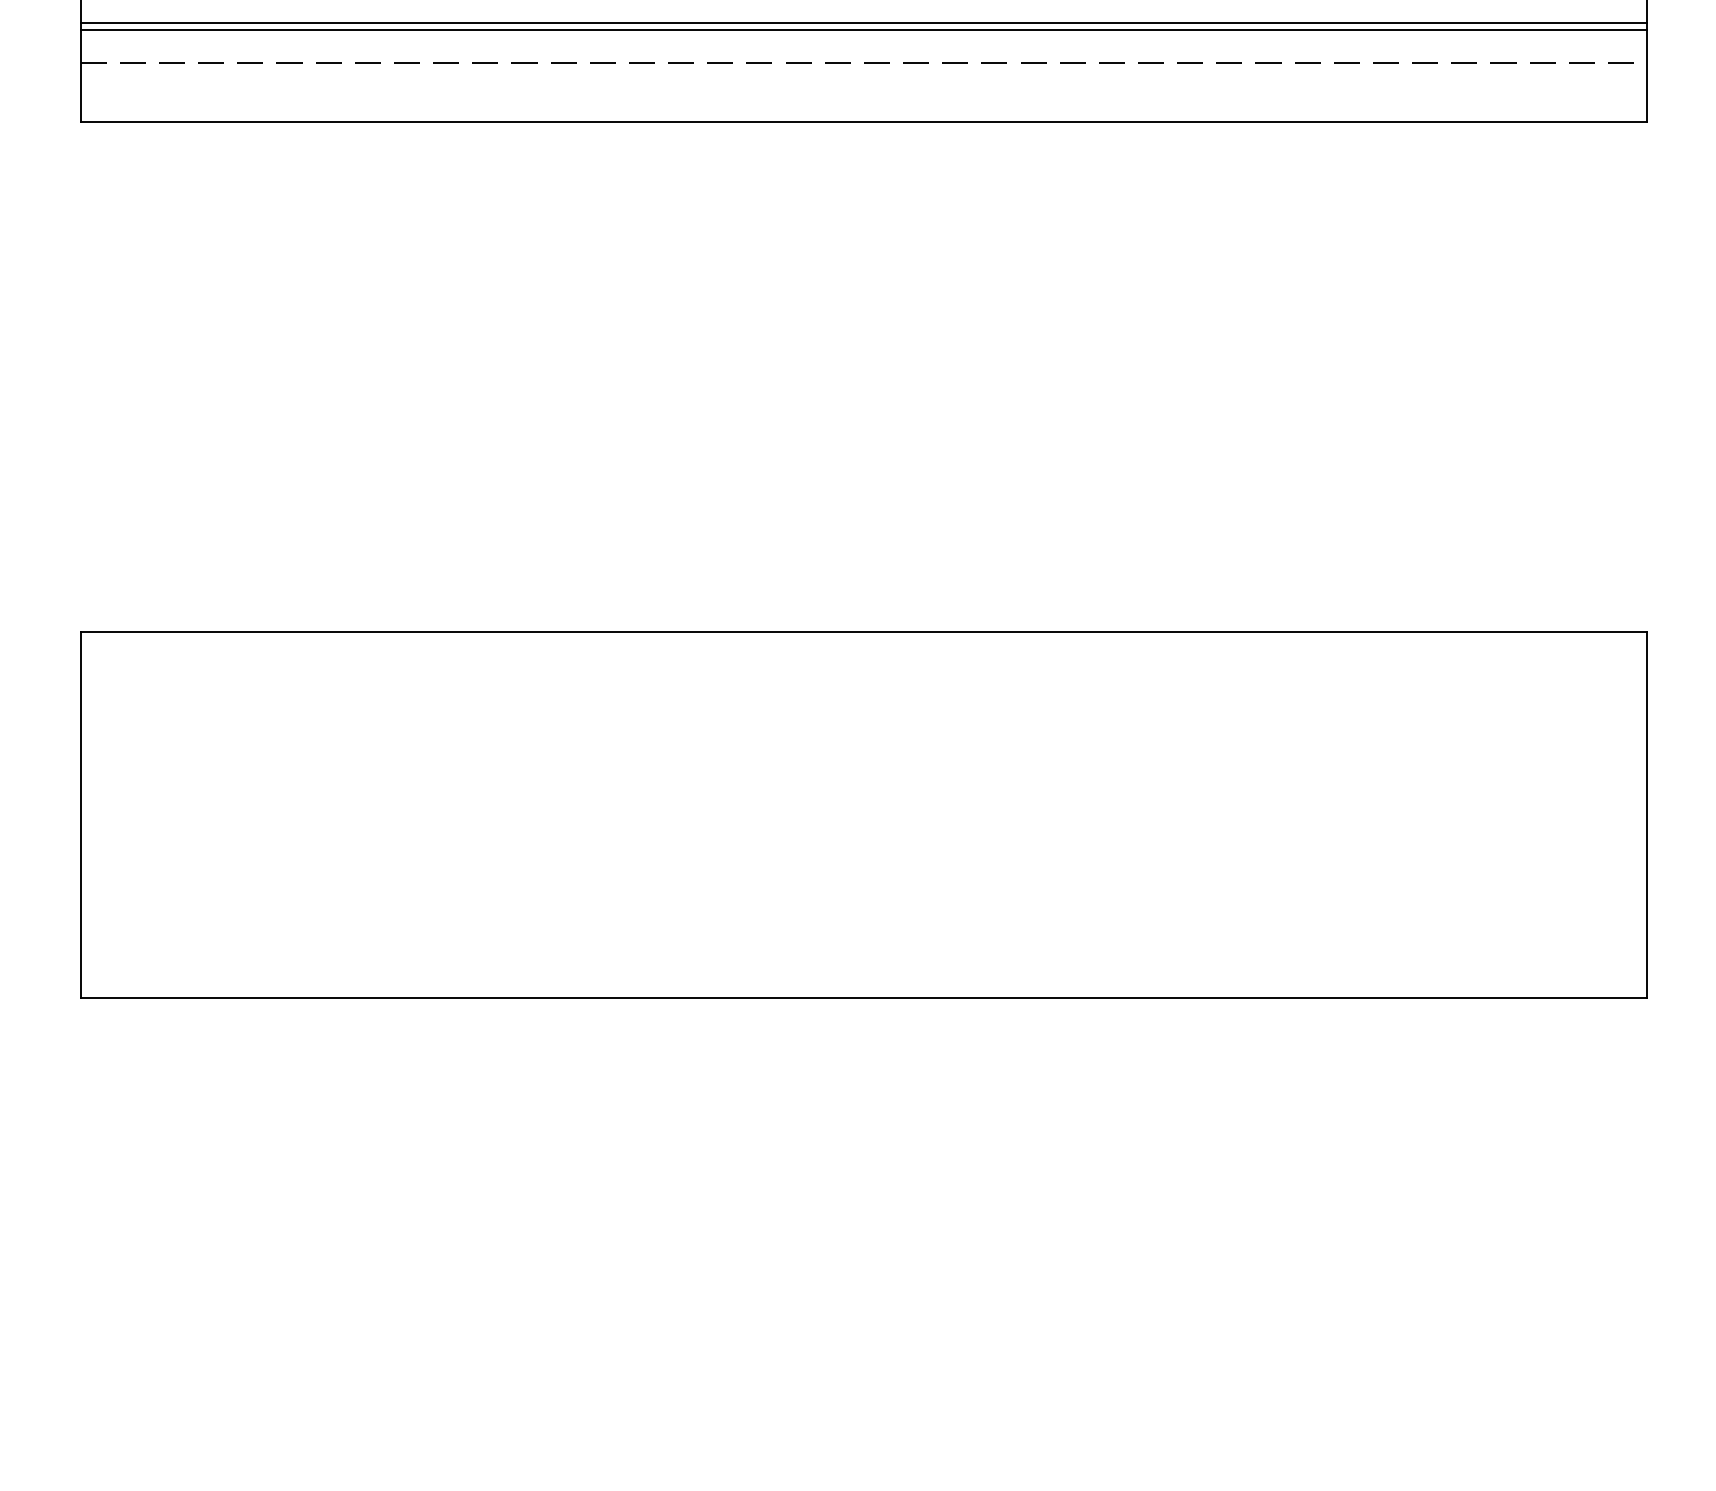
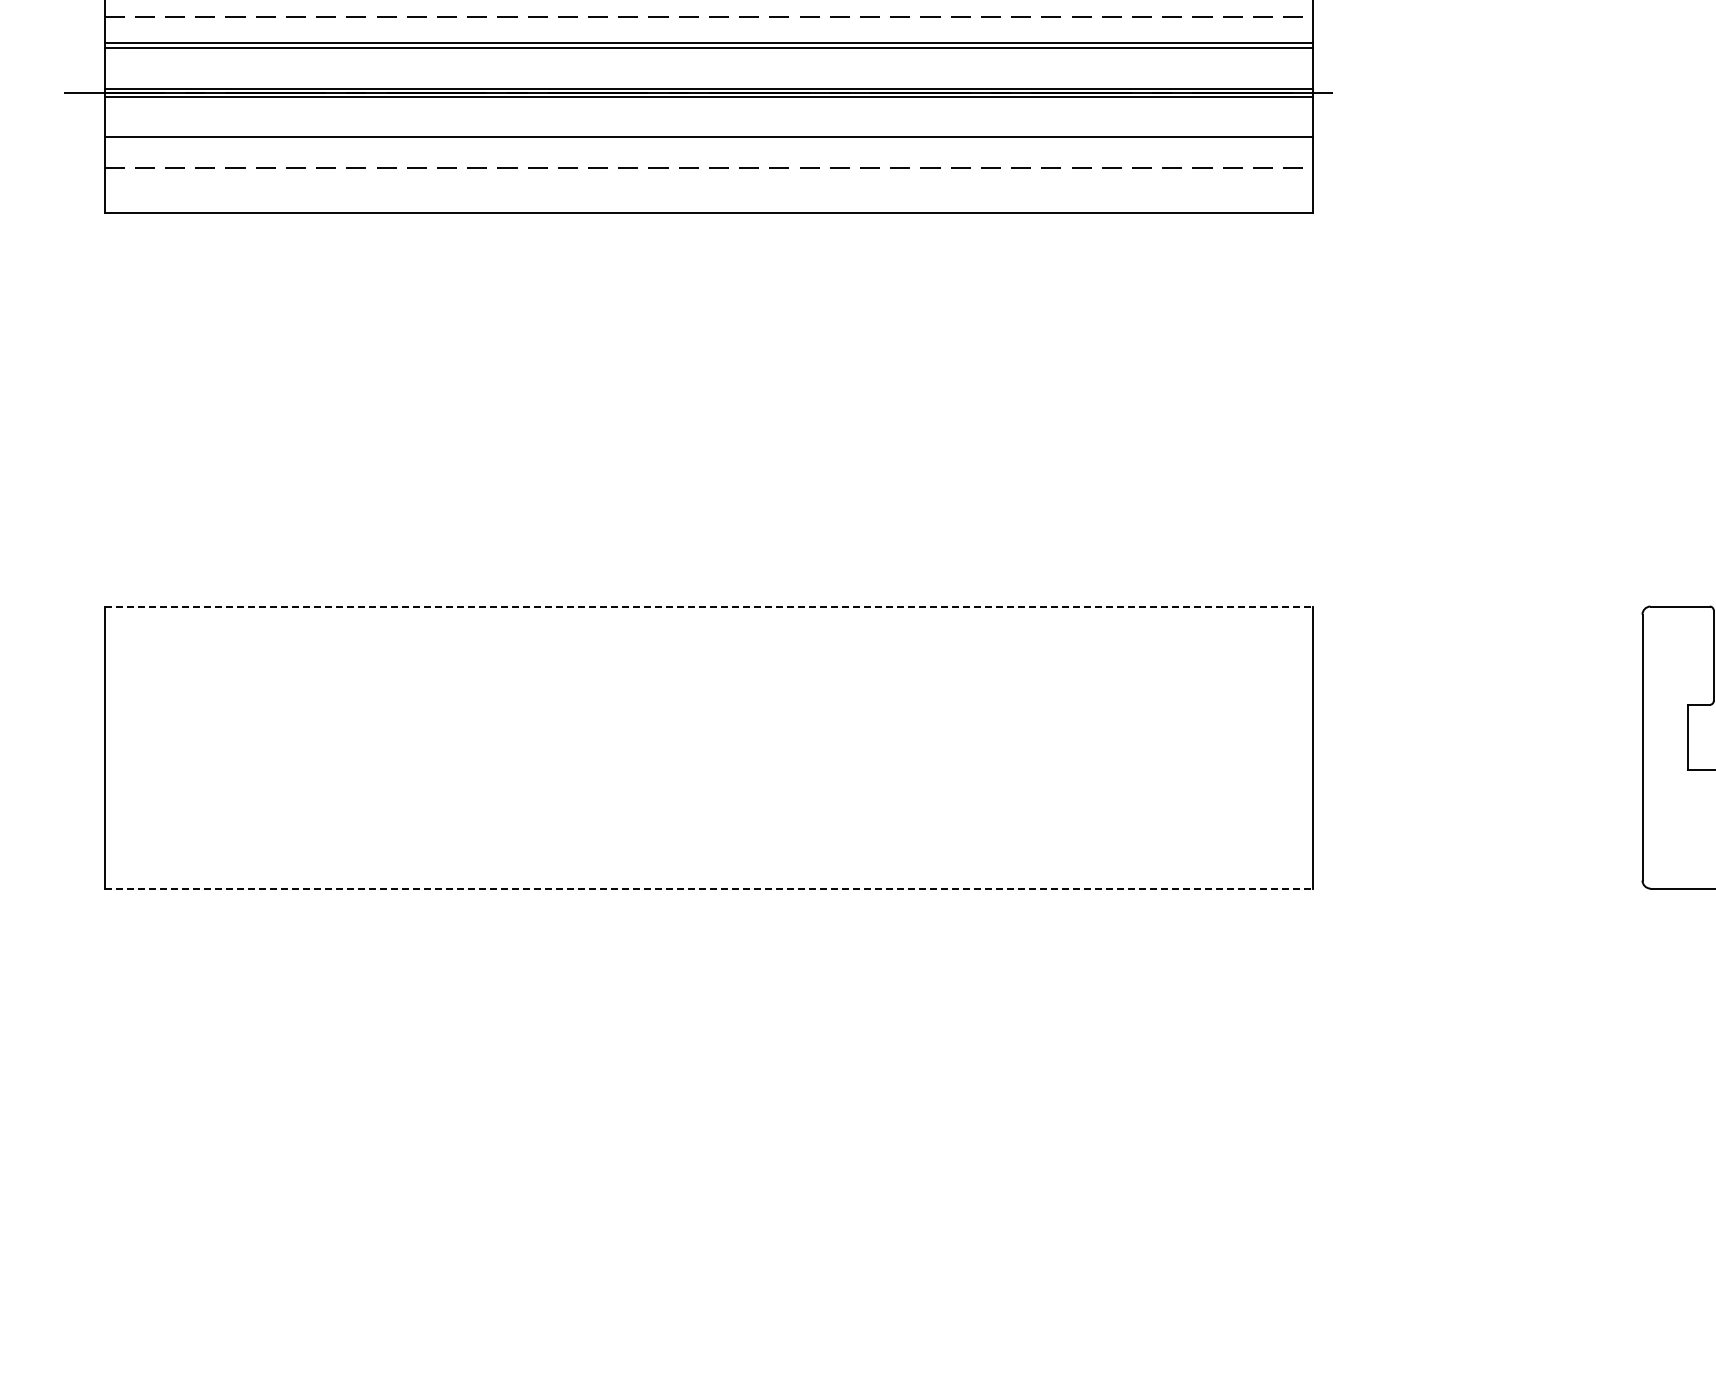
line: (863, 30) -> (708, 142), removed
line: (864, 631) -> (709, 606), solid -> dashed
line: (864, 997) -> (709, 888), solid -> dashed

